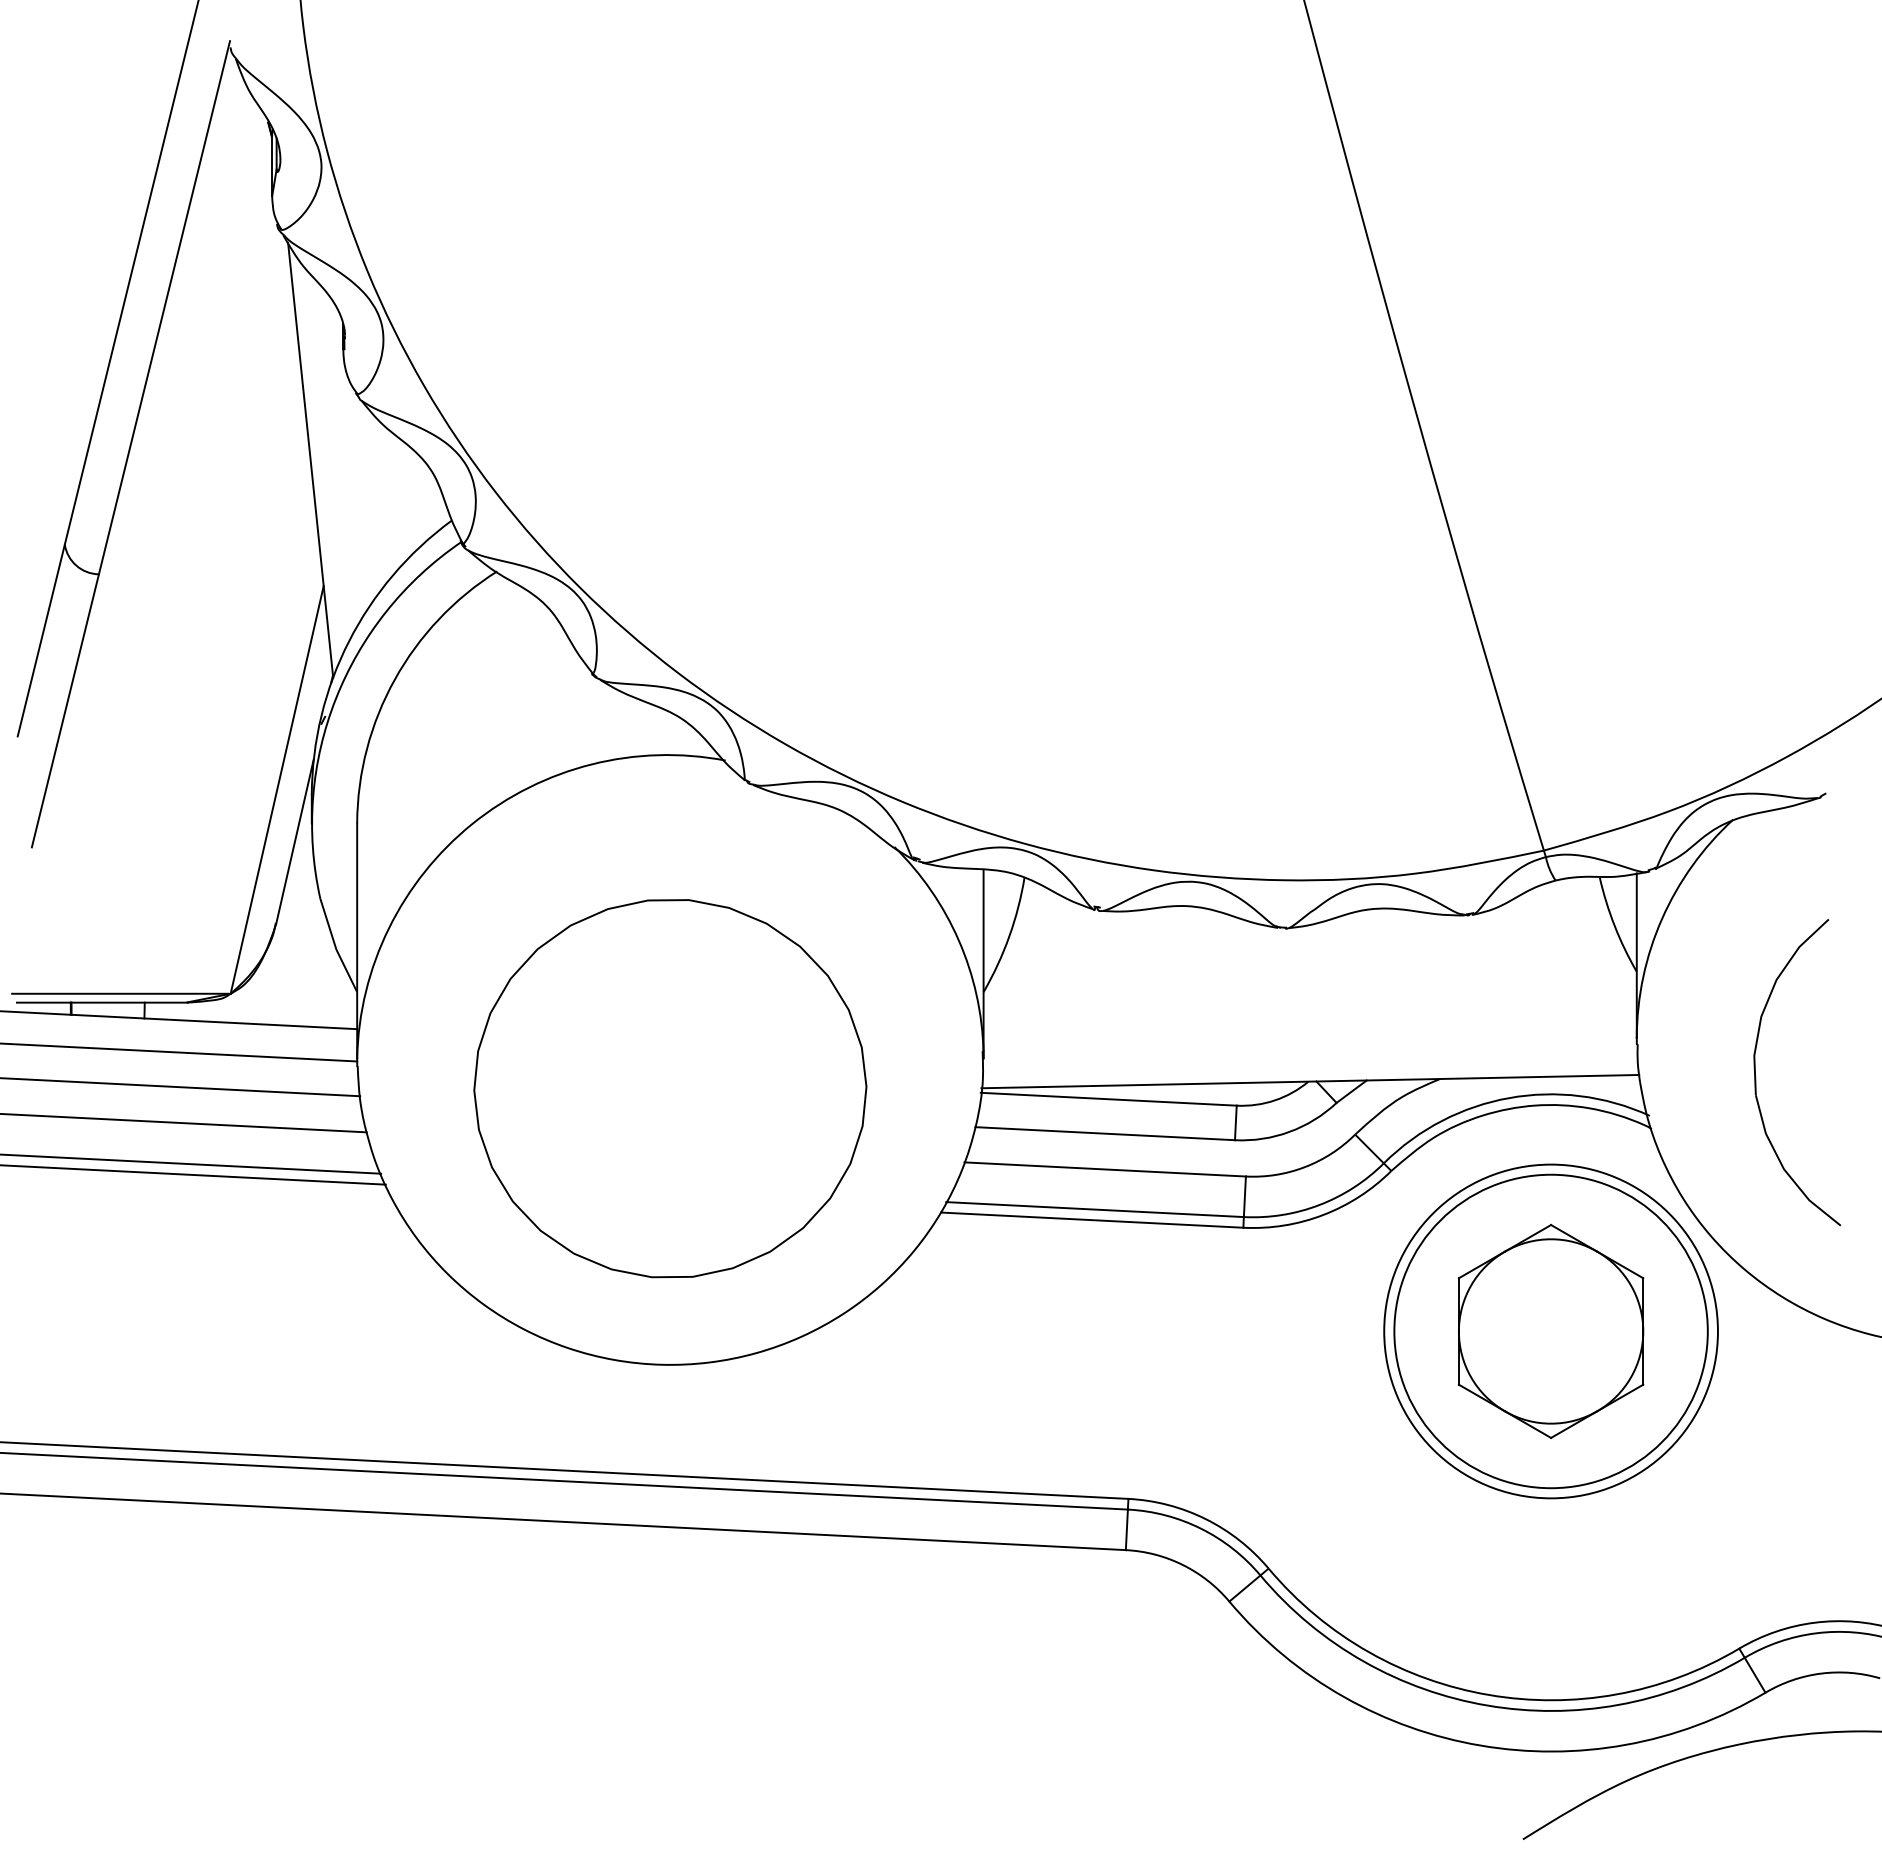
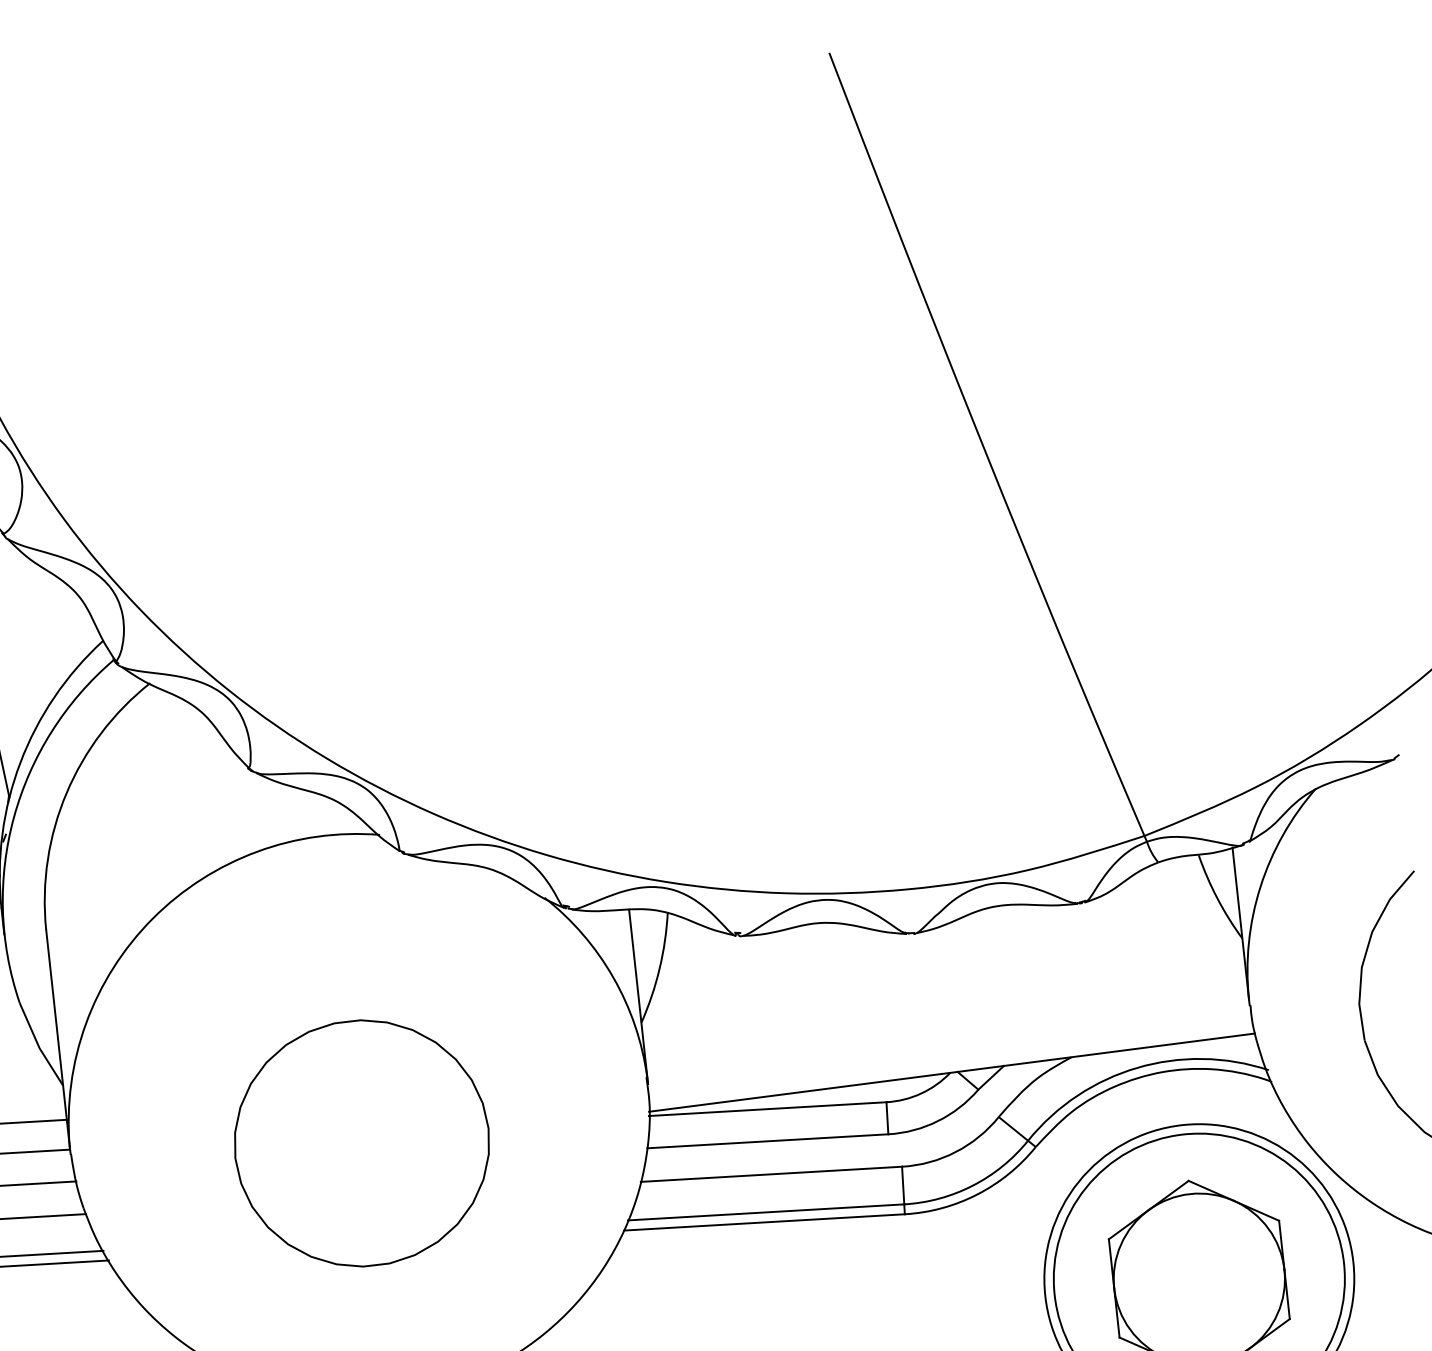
part: (670, 1088) -> (362, 1143), size x0.7

